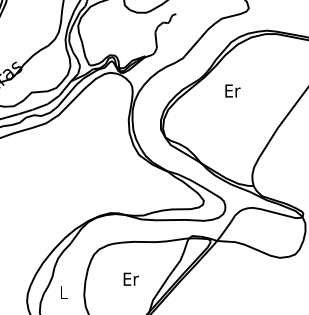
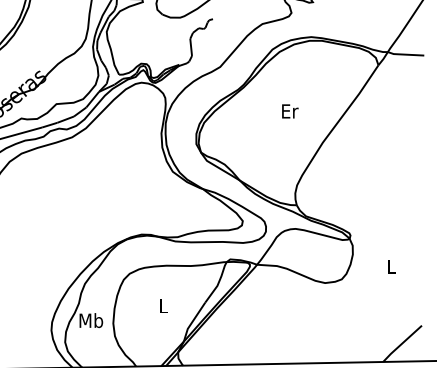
text: (233, 91) -> (290, 111), moved
text: (131, 279) -> (164, 306), Er -> L
text: (64, 292) -> (91, 320), L -> Mb

